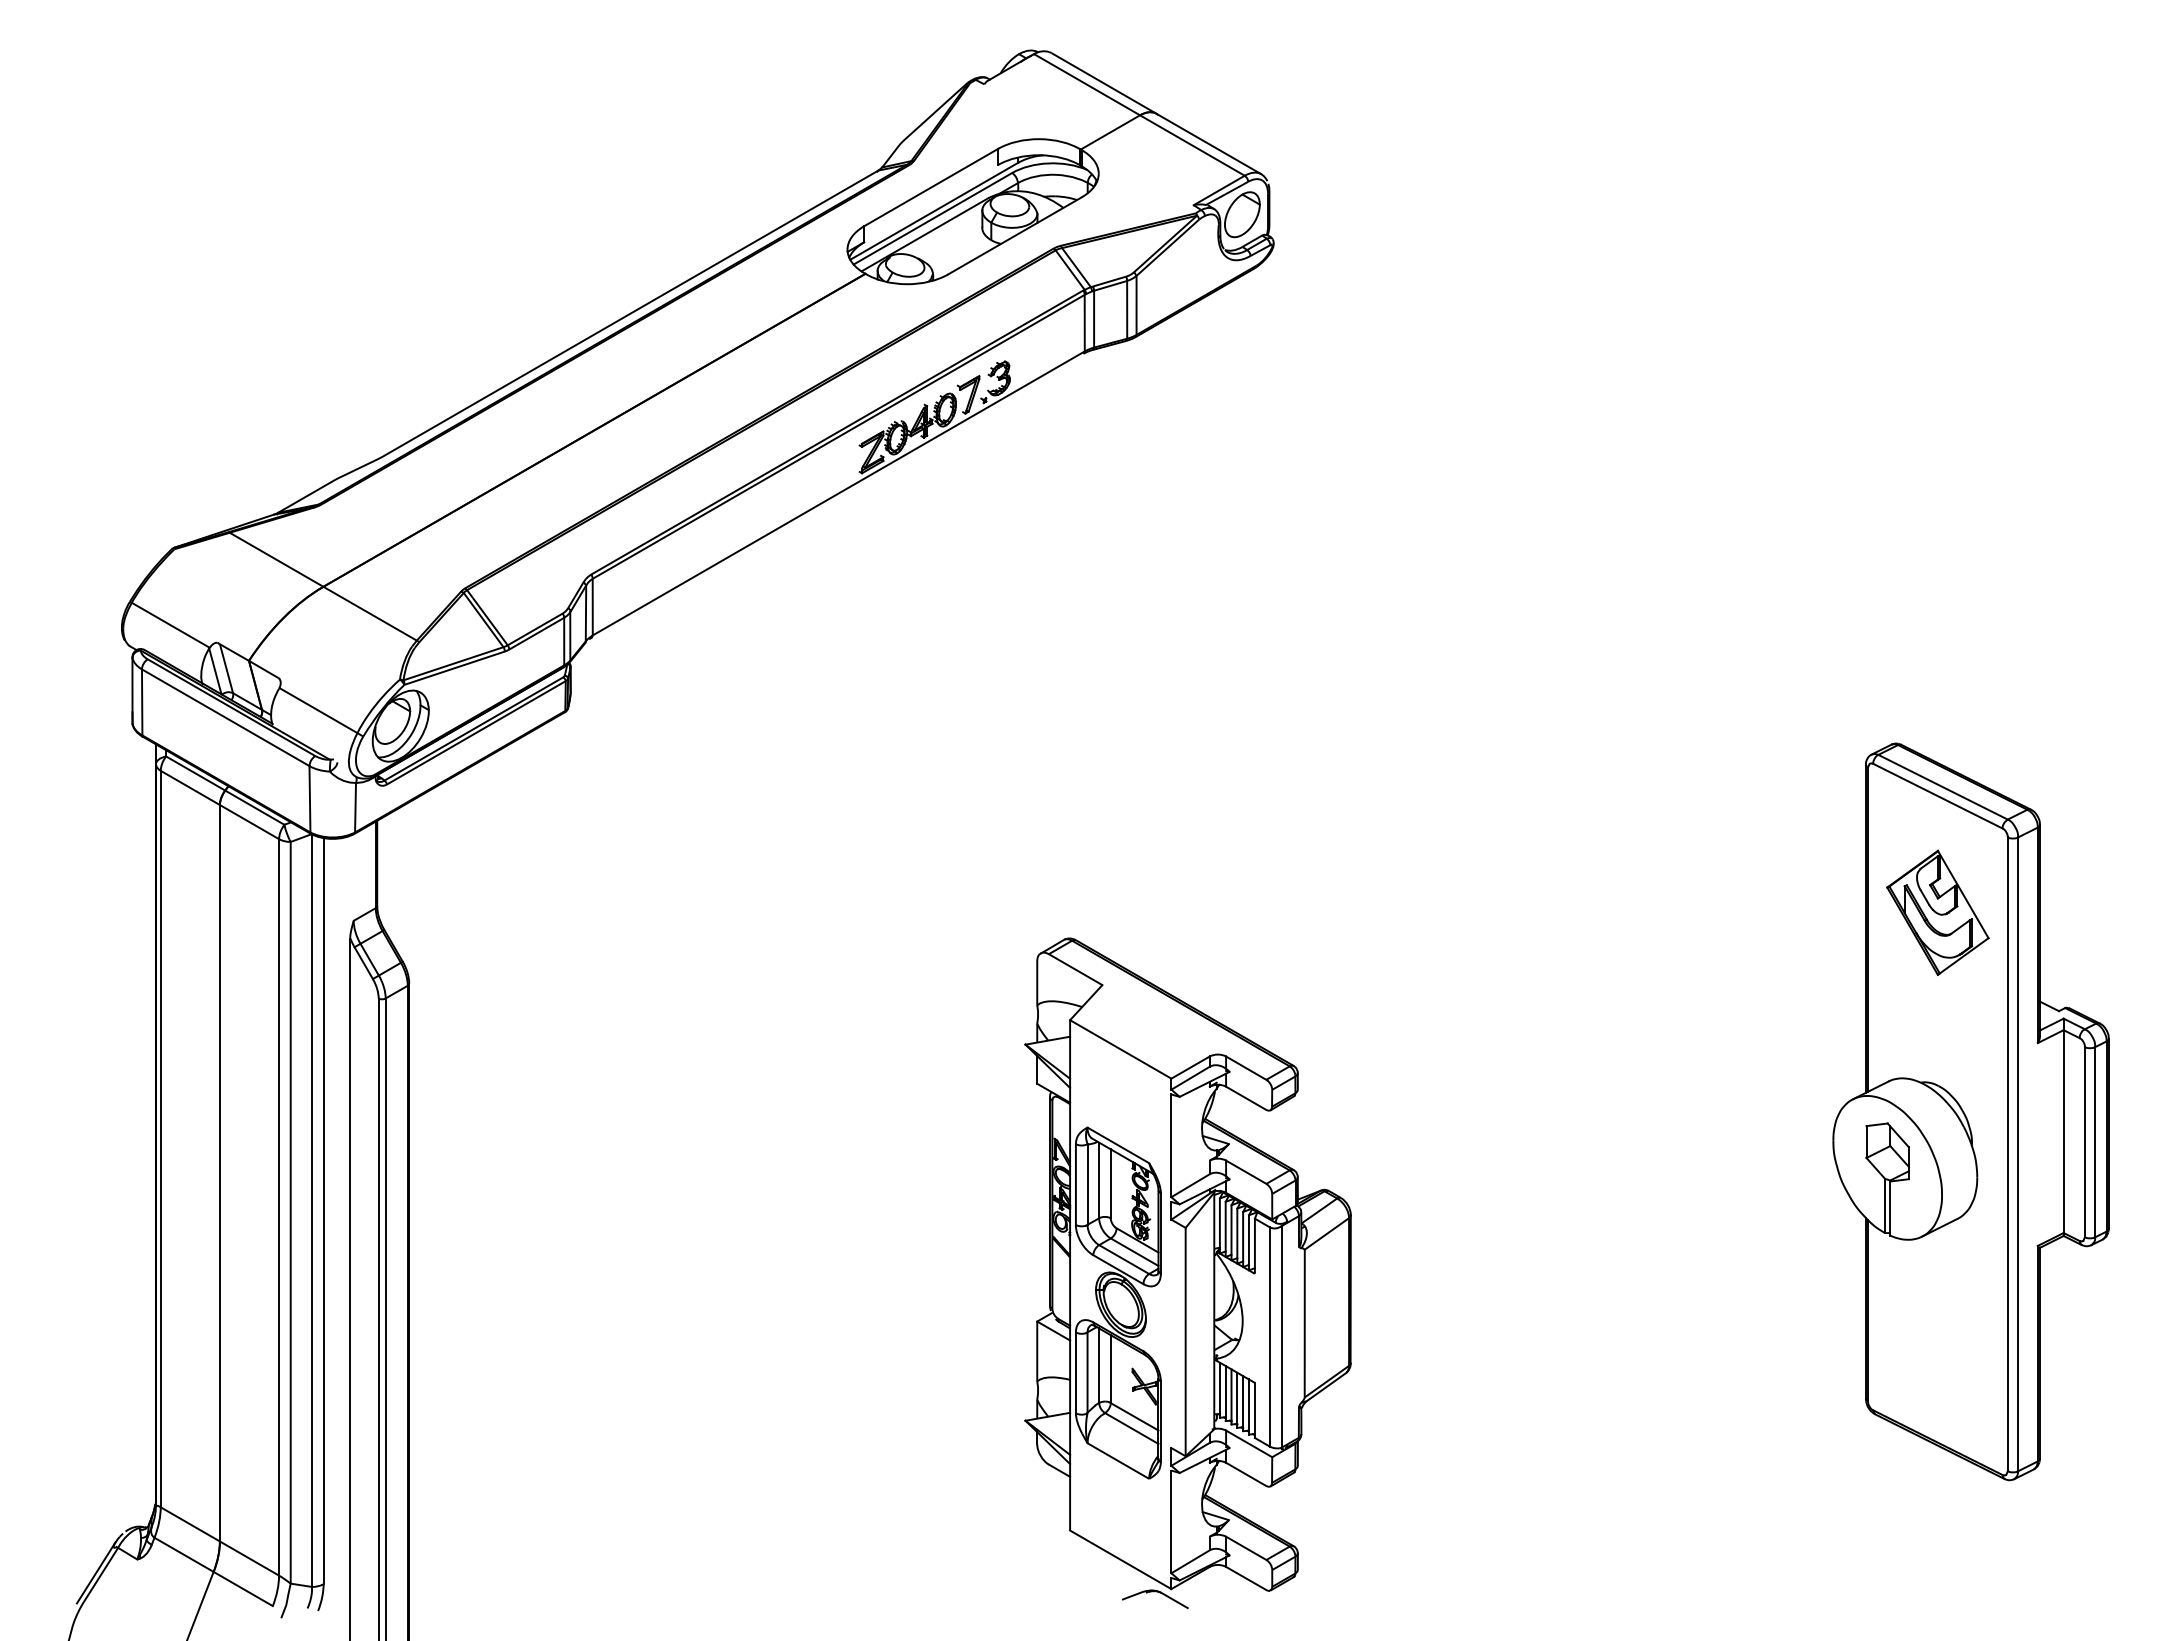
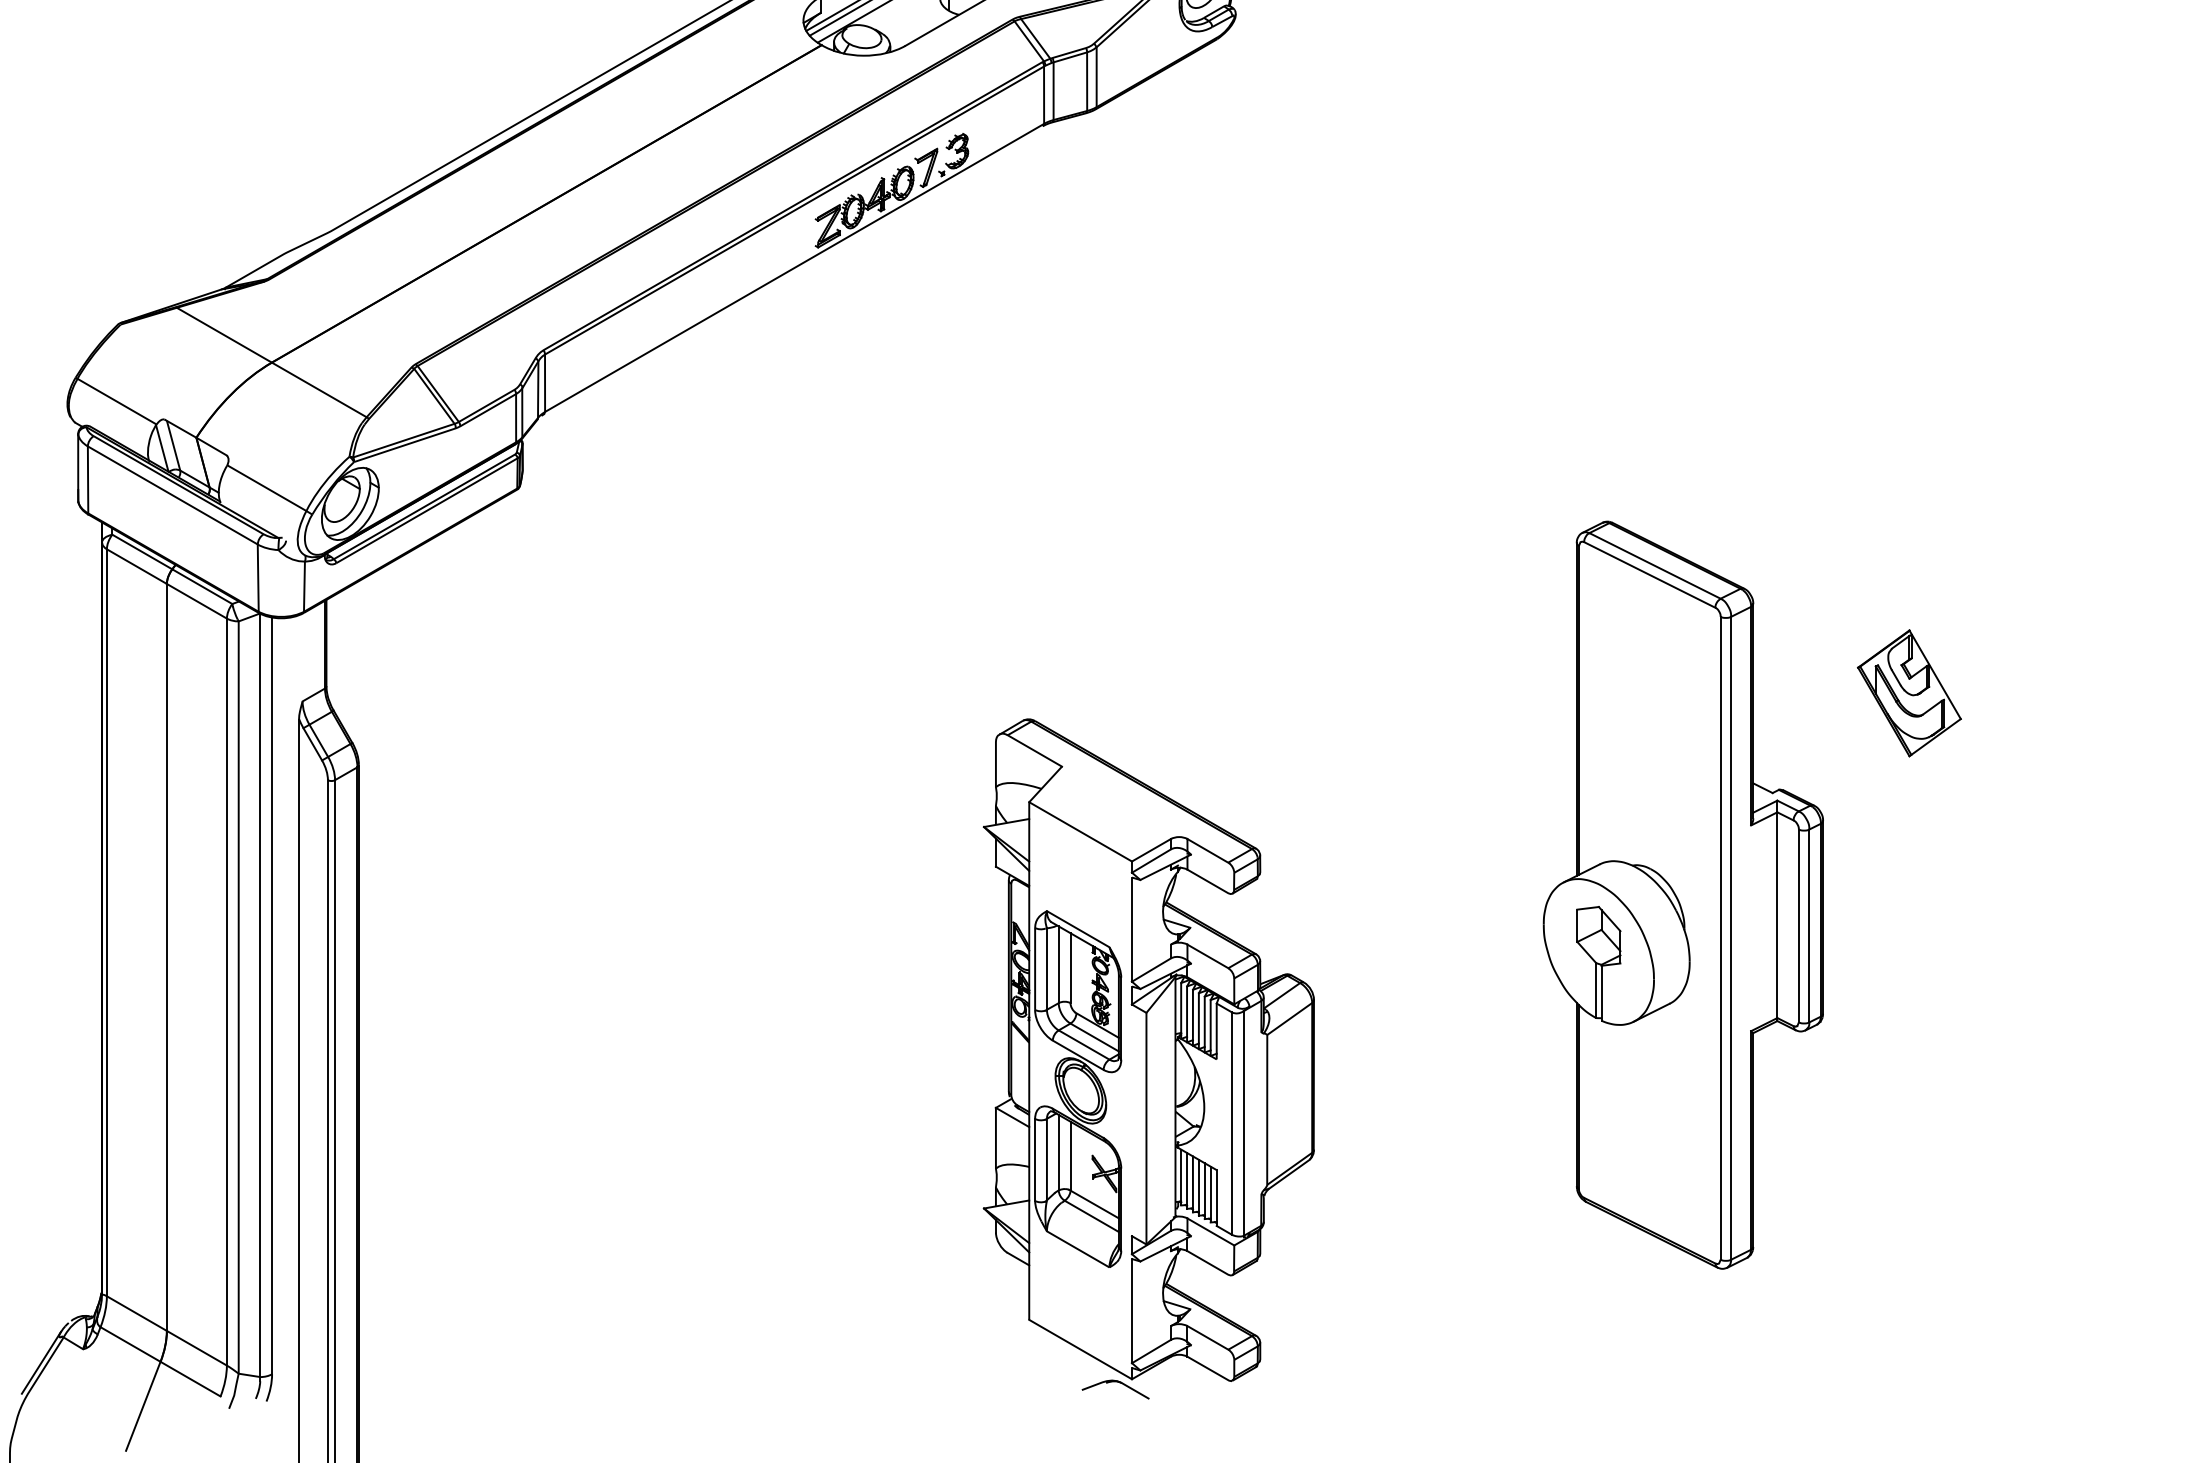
part: (1970, 1111) -> (1682, 894), moved

